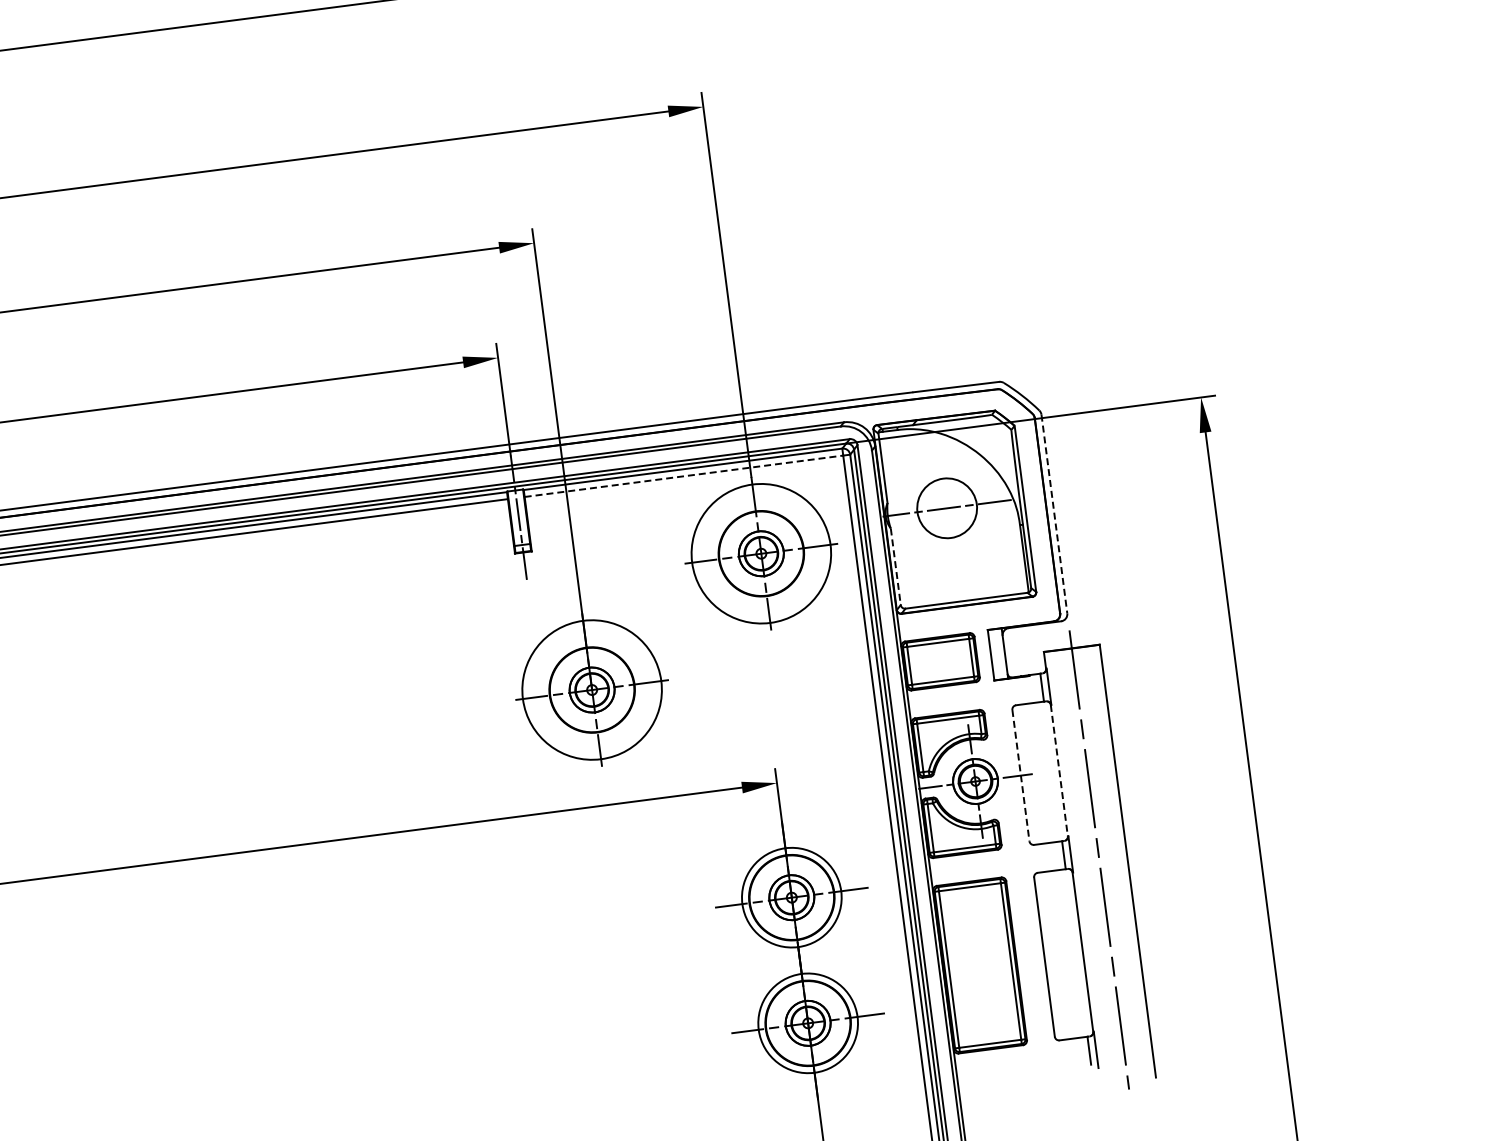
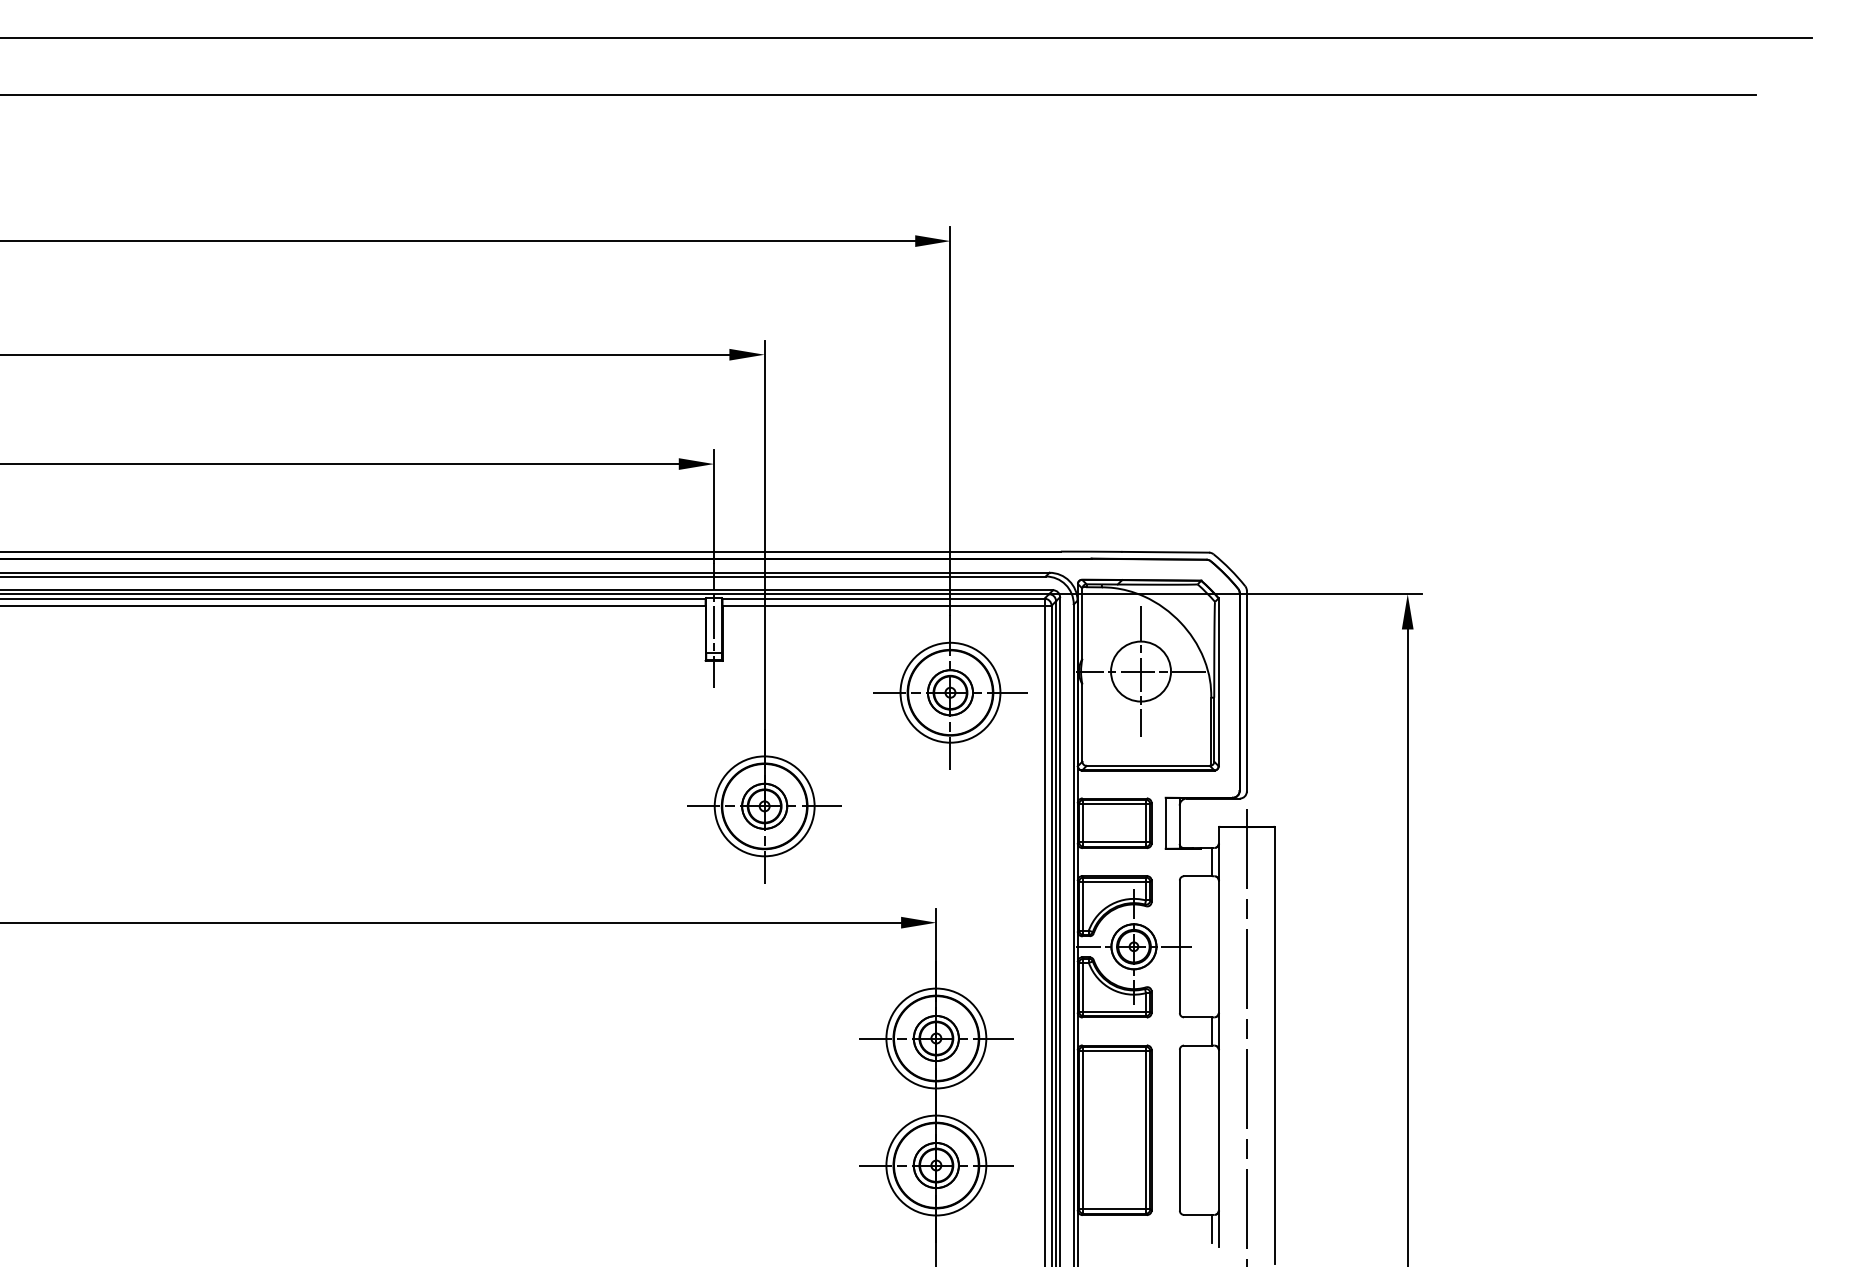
line: (683, 476) -> (883, 605), dashed -> solid
line: (947, 508) -> (1141, 671), added
line: (1054, 514) -> (1246, 691), dashed -> solid
circle: (761, 553) -> (950, 692), size x0.71
line: (895, 567) -> (1082, 723), dashed -> solid
circle: (591, 690) -> (764, 806), size x0.71
line: (1059, 771) -> (1218, 947), dashed -> solid
line: (1020, 776) -> (1179, 947), dashed -> solid

